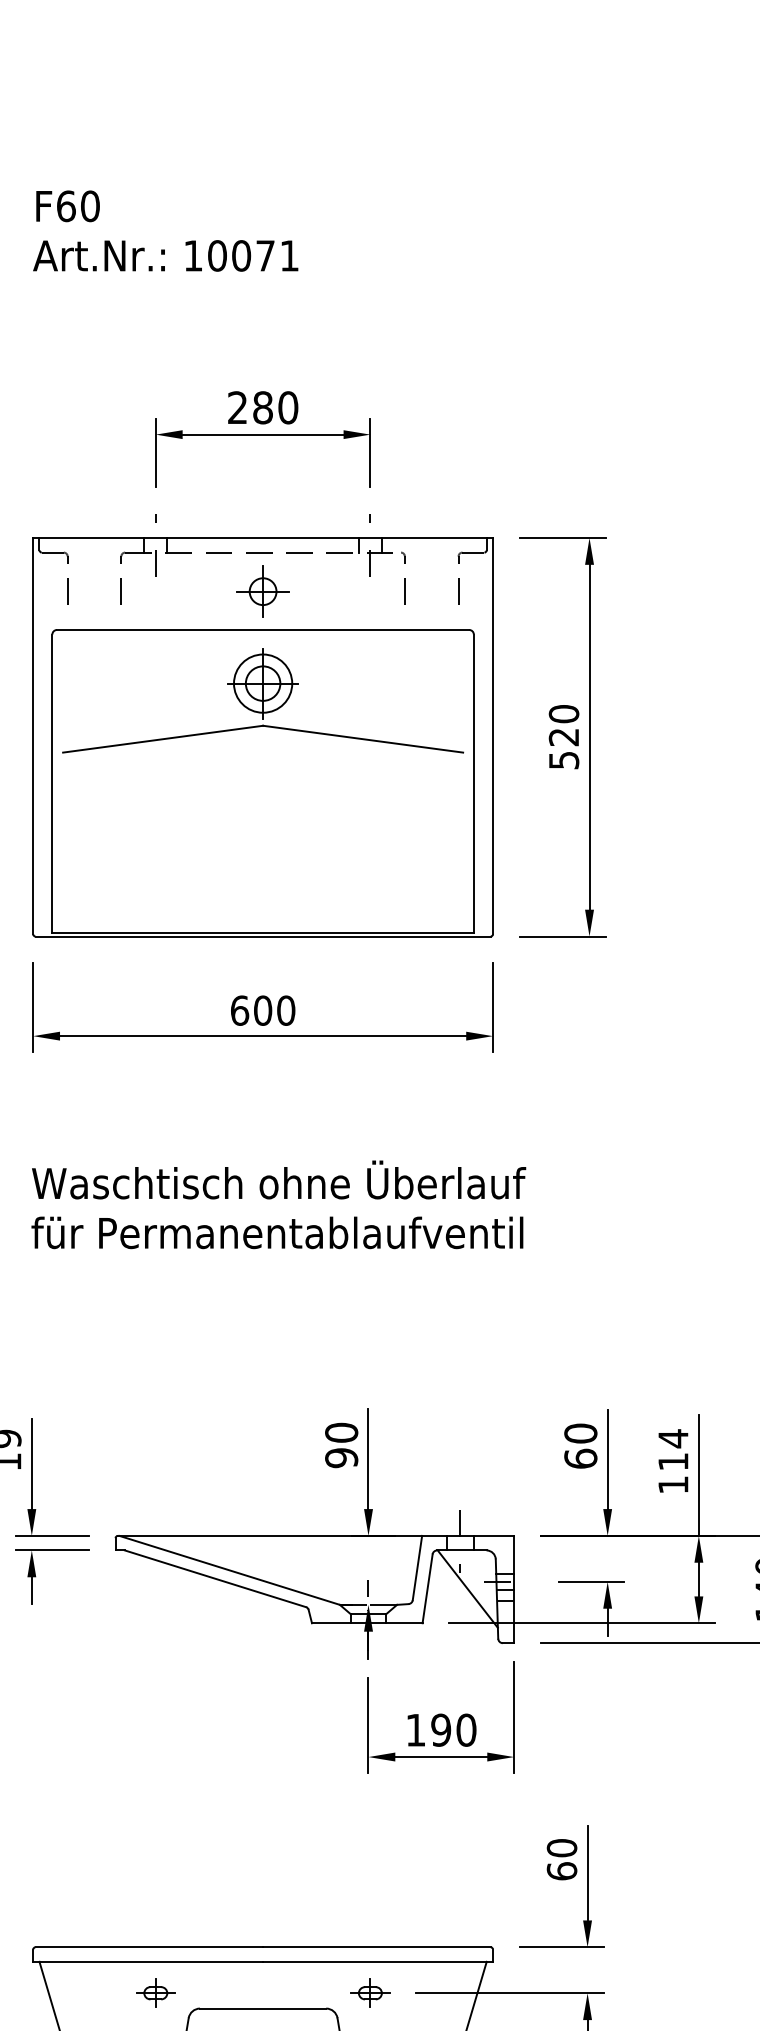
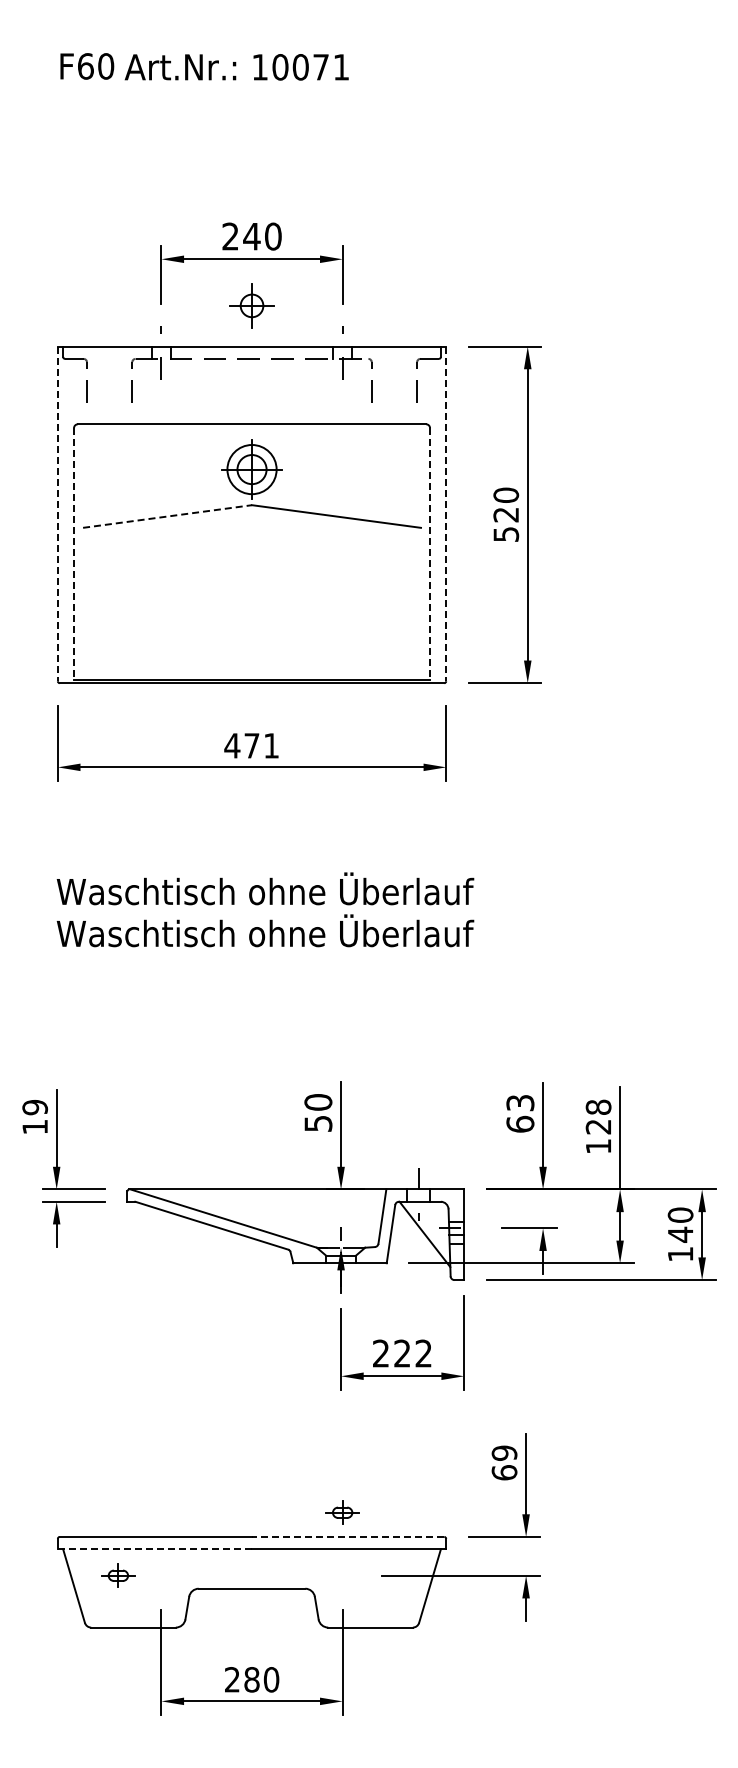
text: (165, 256) -> (236, 67), moved
text: (262, 407) -> (251, 236), 280 -> 240
part: (262, 591) -> (251, 305), moved
line: (32, 736) -> (57, 514), solid -> dashed
line: (493, 736) -> (446, 514), solid -> dashed
line: (164, 739) -> (168, 516), solid -> dashed
line: (52, 784) -> (74, 554), solid -> dashed
line: (474, 784) -> (430, 554), solid -> dashed
text: (262, 1010) -> (251, 745), 600 -> 471
text: (279, 1229) -> (265, 930), für Permanentablaufventil -> Waschtisch ohne Überlauf
text: (580, 1432) -> (520, 1102), 60 -> 63
text: (673, 1449) -> (598, 1116), 114 -> 128
text: (341, 1457) -> (318, 1123), 90 -> 50
text: (441, 1730) -> (402, 1353), 190 -> 222
text: (562, 1847) -> (504, 1452), 60 -> 69
line: (376, 1946) -> (347, 1536), solid -> dashed
line: (148, 1962) -> (155, 1549), solid -> dashed
part: (155, 1992) -> (118, 1575), moved
part: (370, 1992) -> (342, 1512), moved

